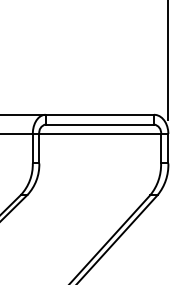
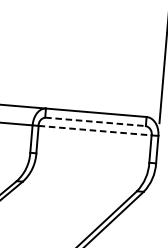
line: (100, 124) -> (96, 121), solid -> dashed
line: (100, 133) -> (95, 130), solid -> dashed

